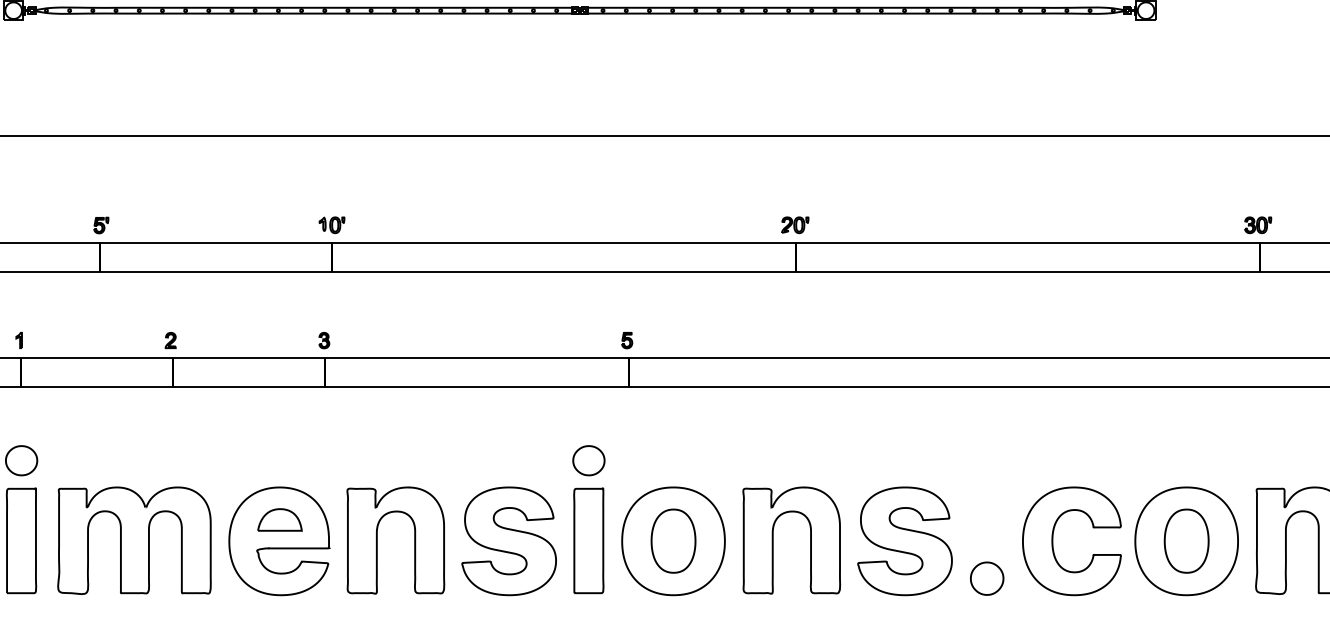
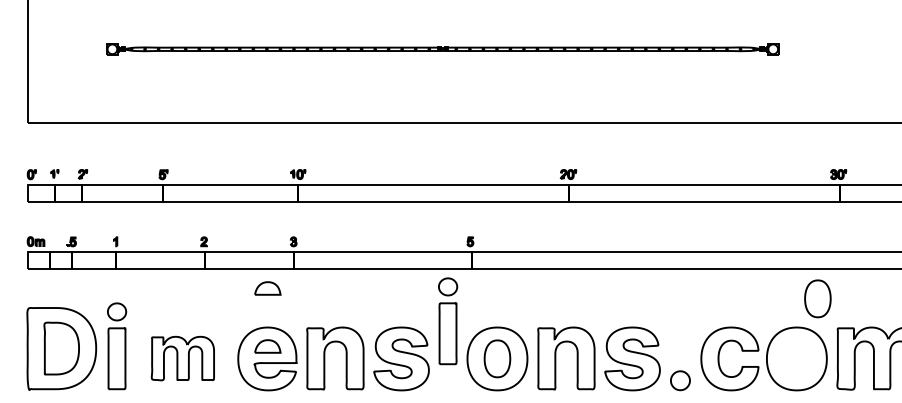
part: (279, 420) -> (267, 288), added
part: (589, 519) -> (448, 321), moved
part: (133, 540) -> (182, 358), size x0.7
part: (1186, 540) -> (817, 298), moved

